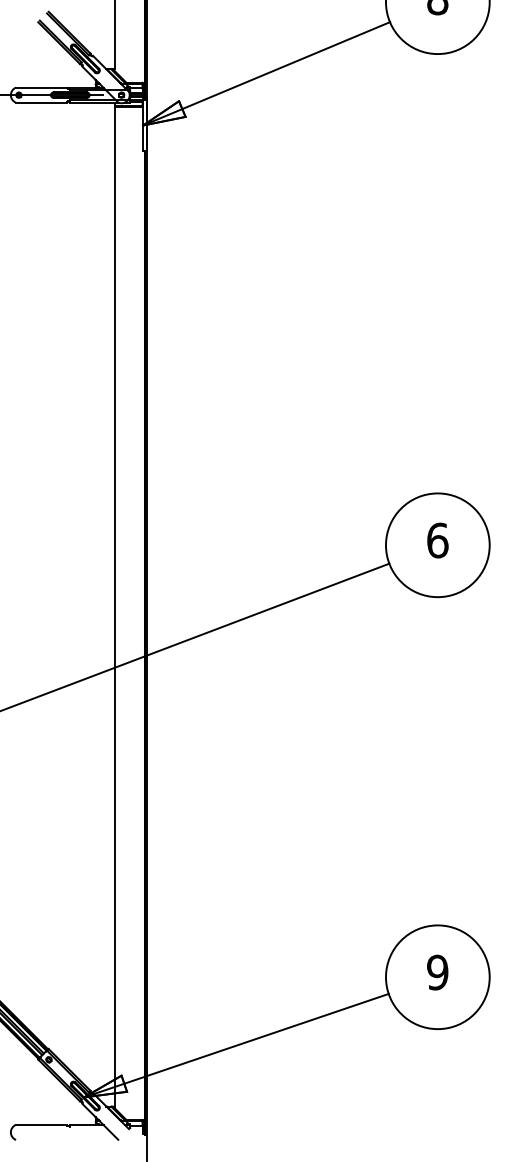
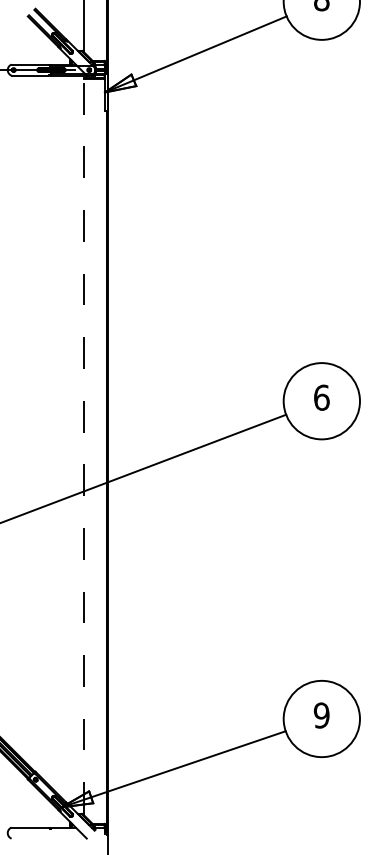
line: (114, 604) -> (83, 444), solid -> dashed

